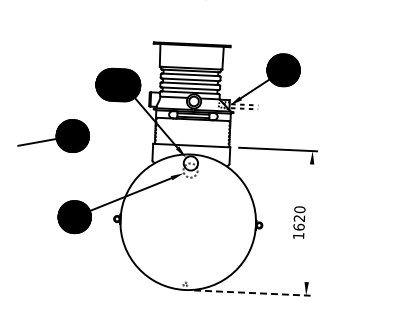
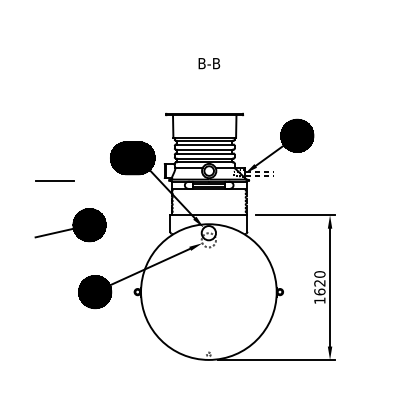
line: (39, 103) -> (54, 180), added
part: (53, 135) -> (70, 225), moved
line: (309, 223) -> (330, 287), added
line: (252, 292) -> (276, 359), dashed -> solid

